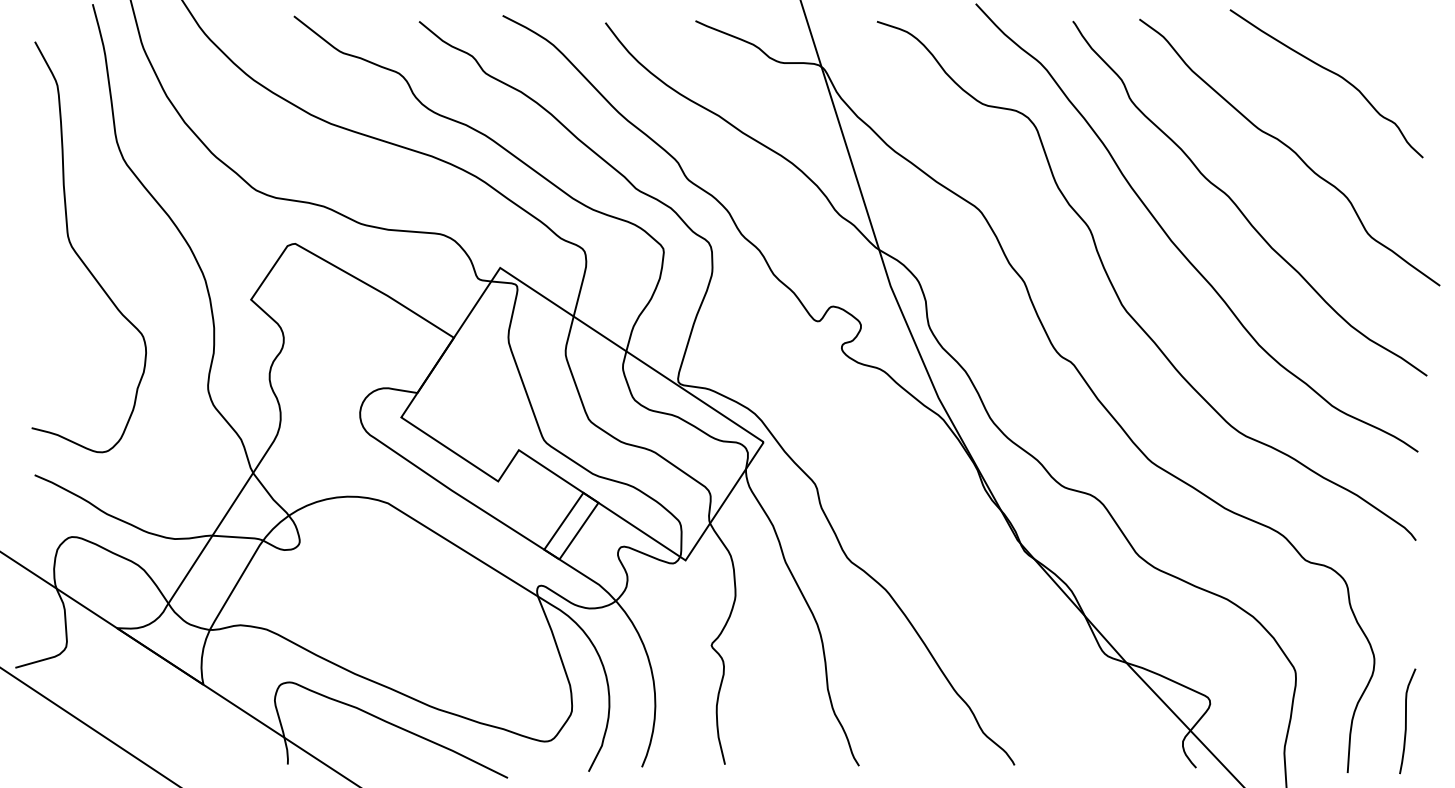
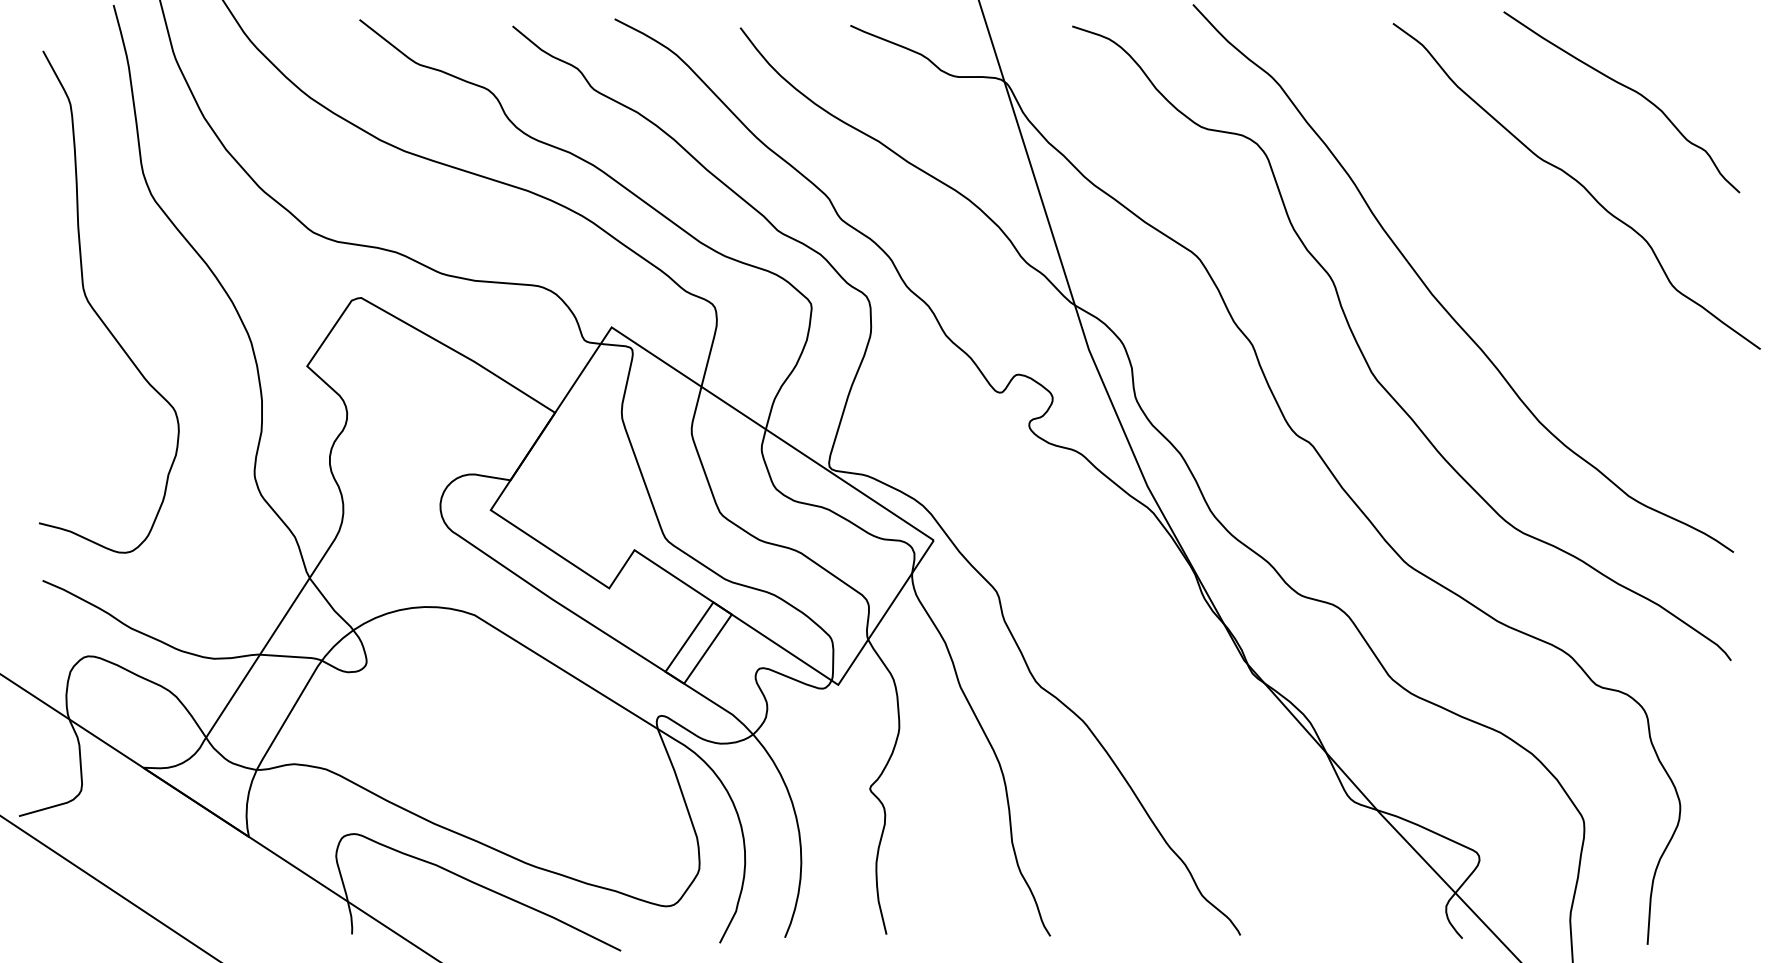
curve: (1239, 208) -> (1515, 254), removed
curve: (1406, 721) -> (1719, 881), removed

